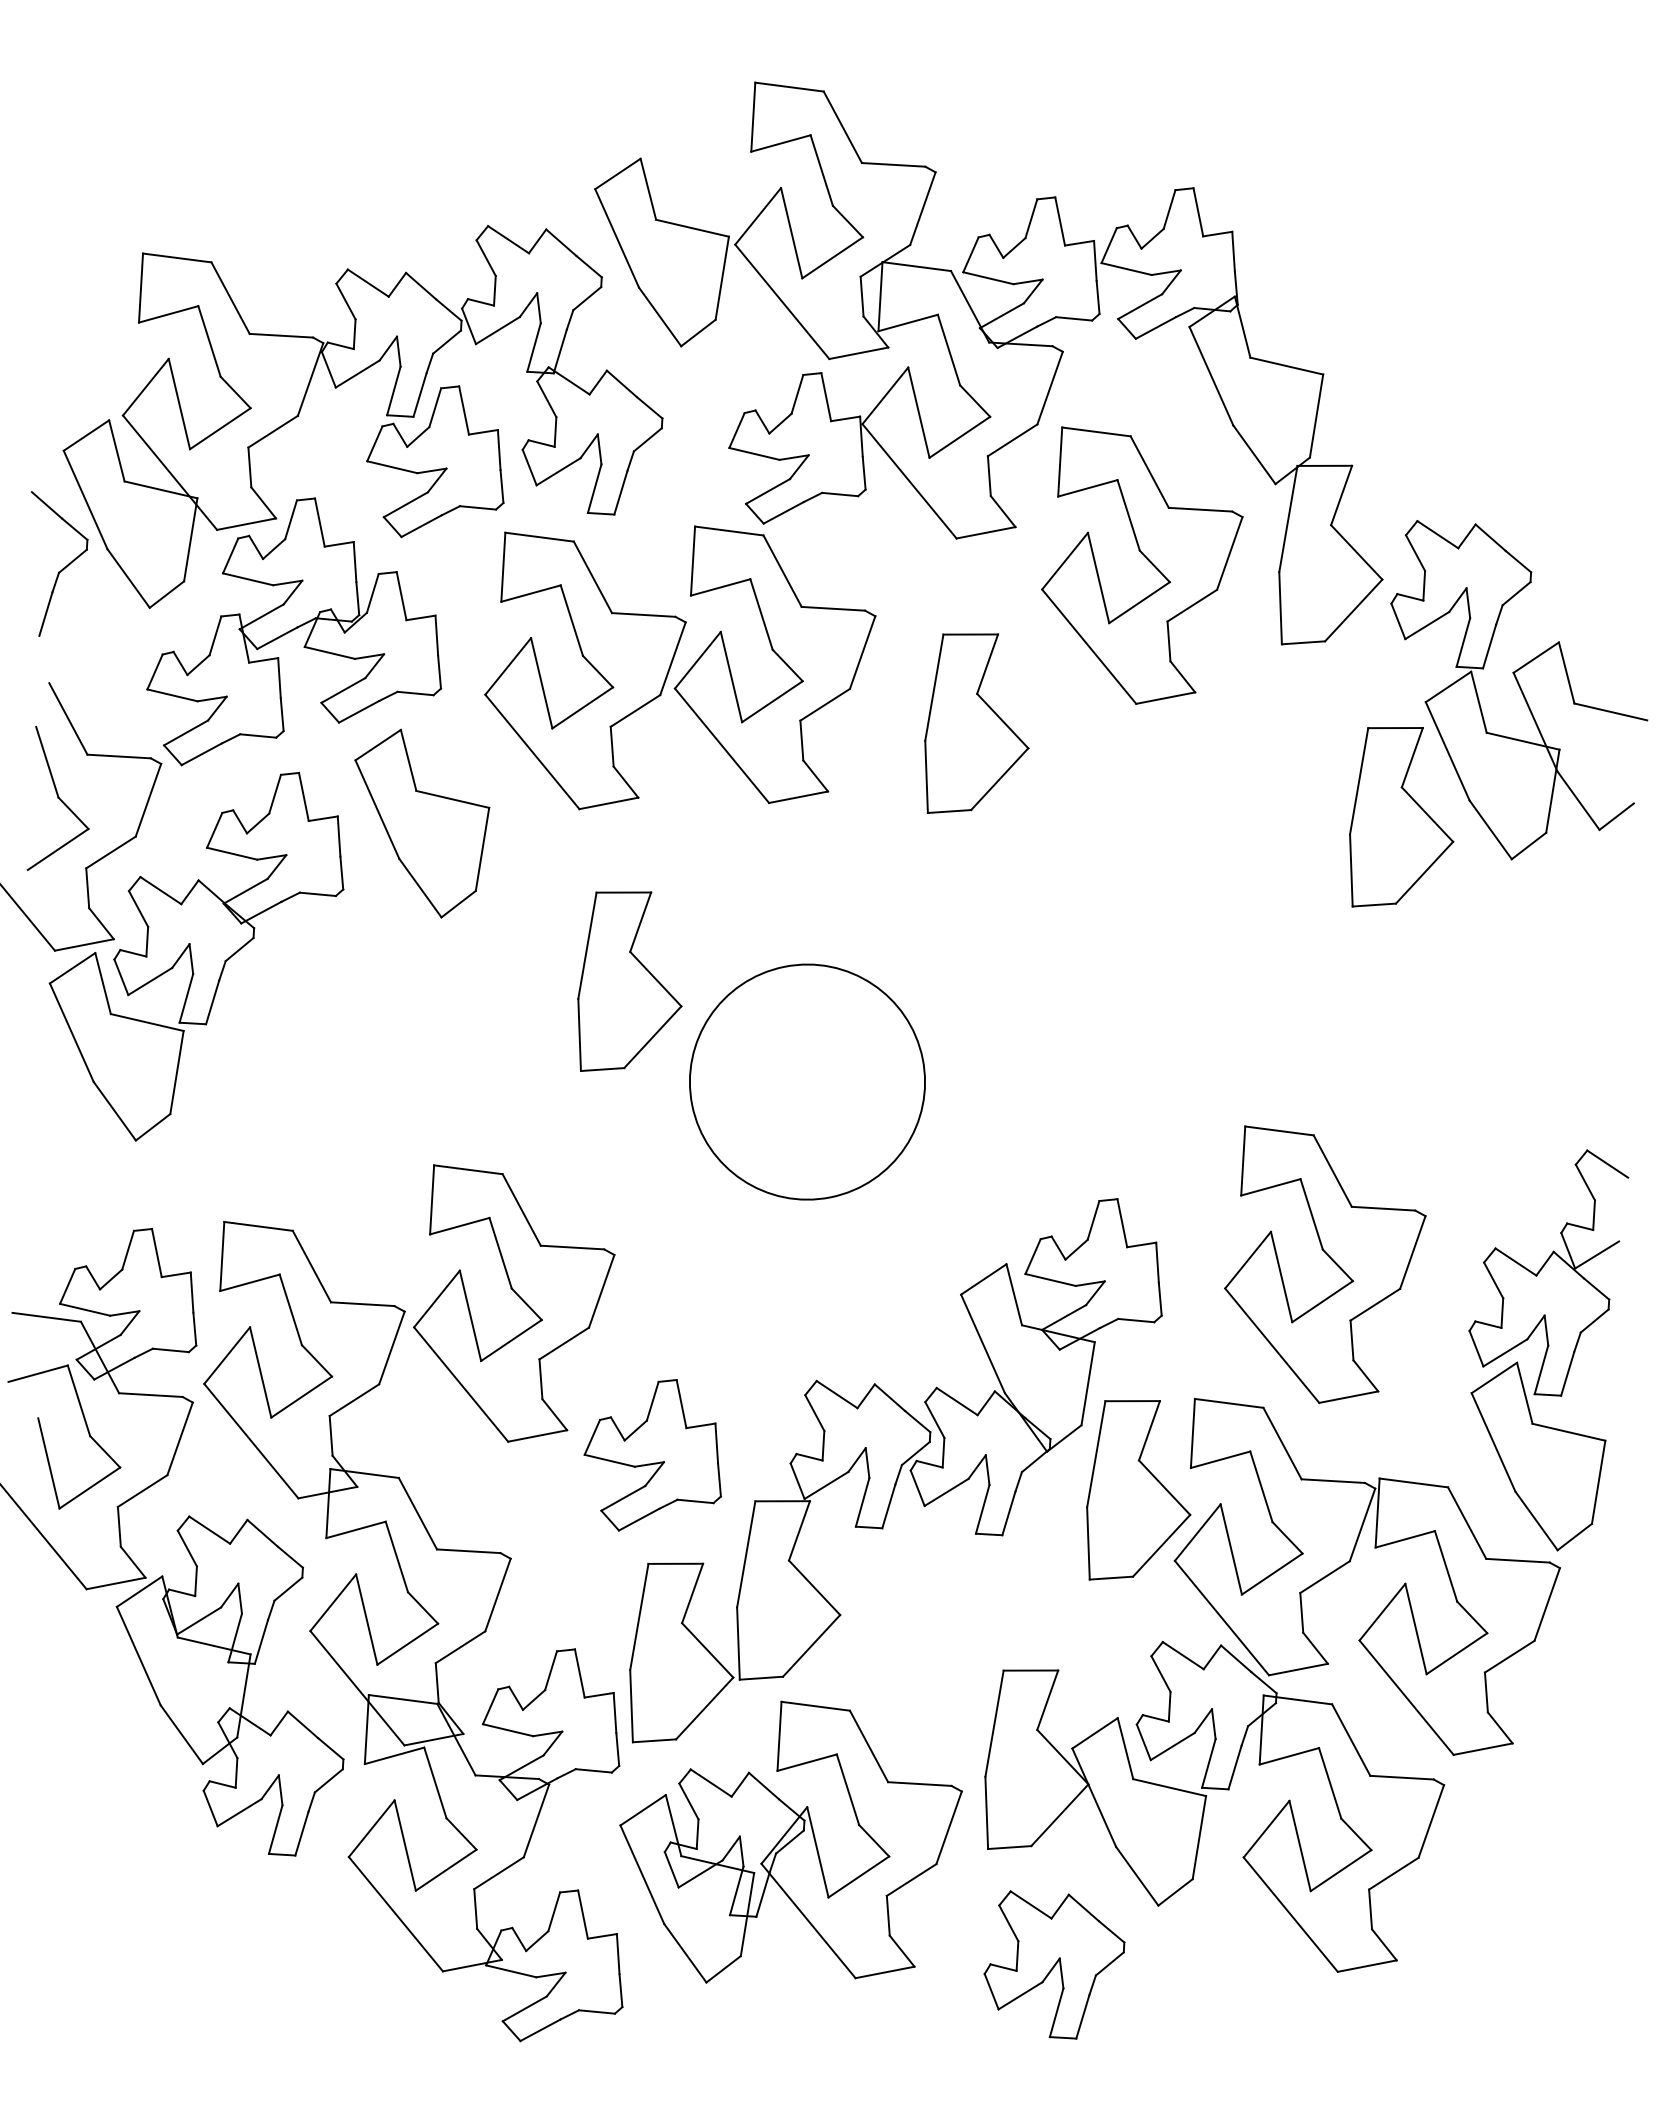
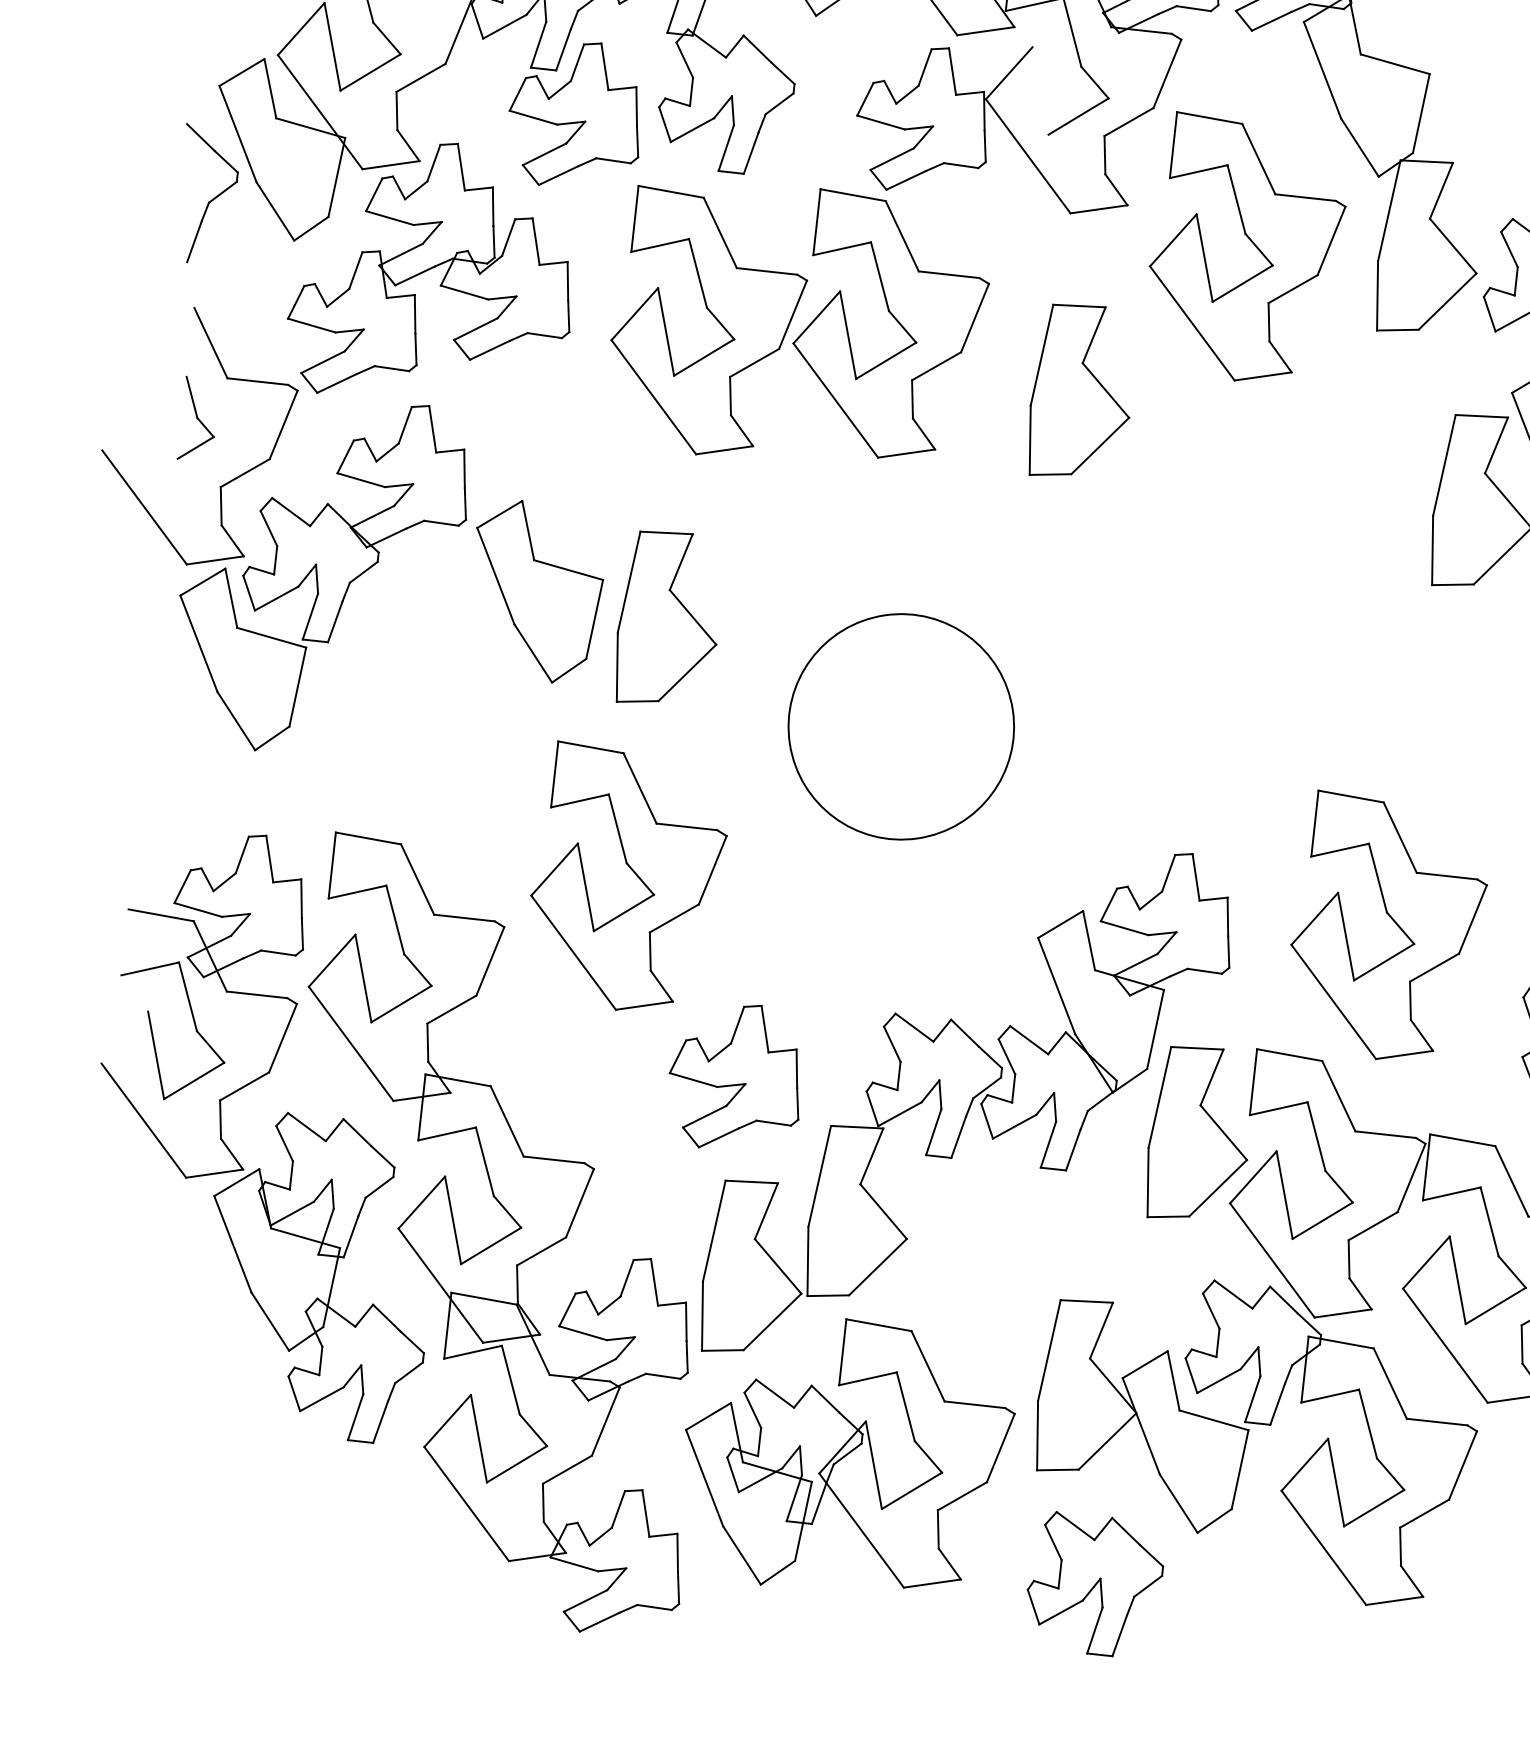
line: (918, 412) -> (1040, 90), removed
part: (57, 797) -> (196, 417), size x0.6
part: (422, 823) -> (538, 591), moved
part: (629, 981) -> (667, 618), moved
part: (519, 1298) -> (633, 873), moved

